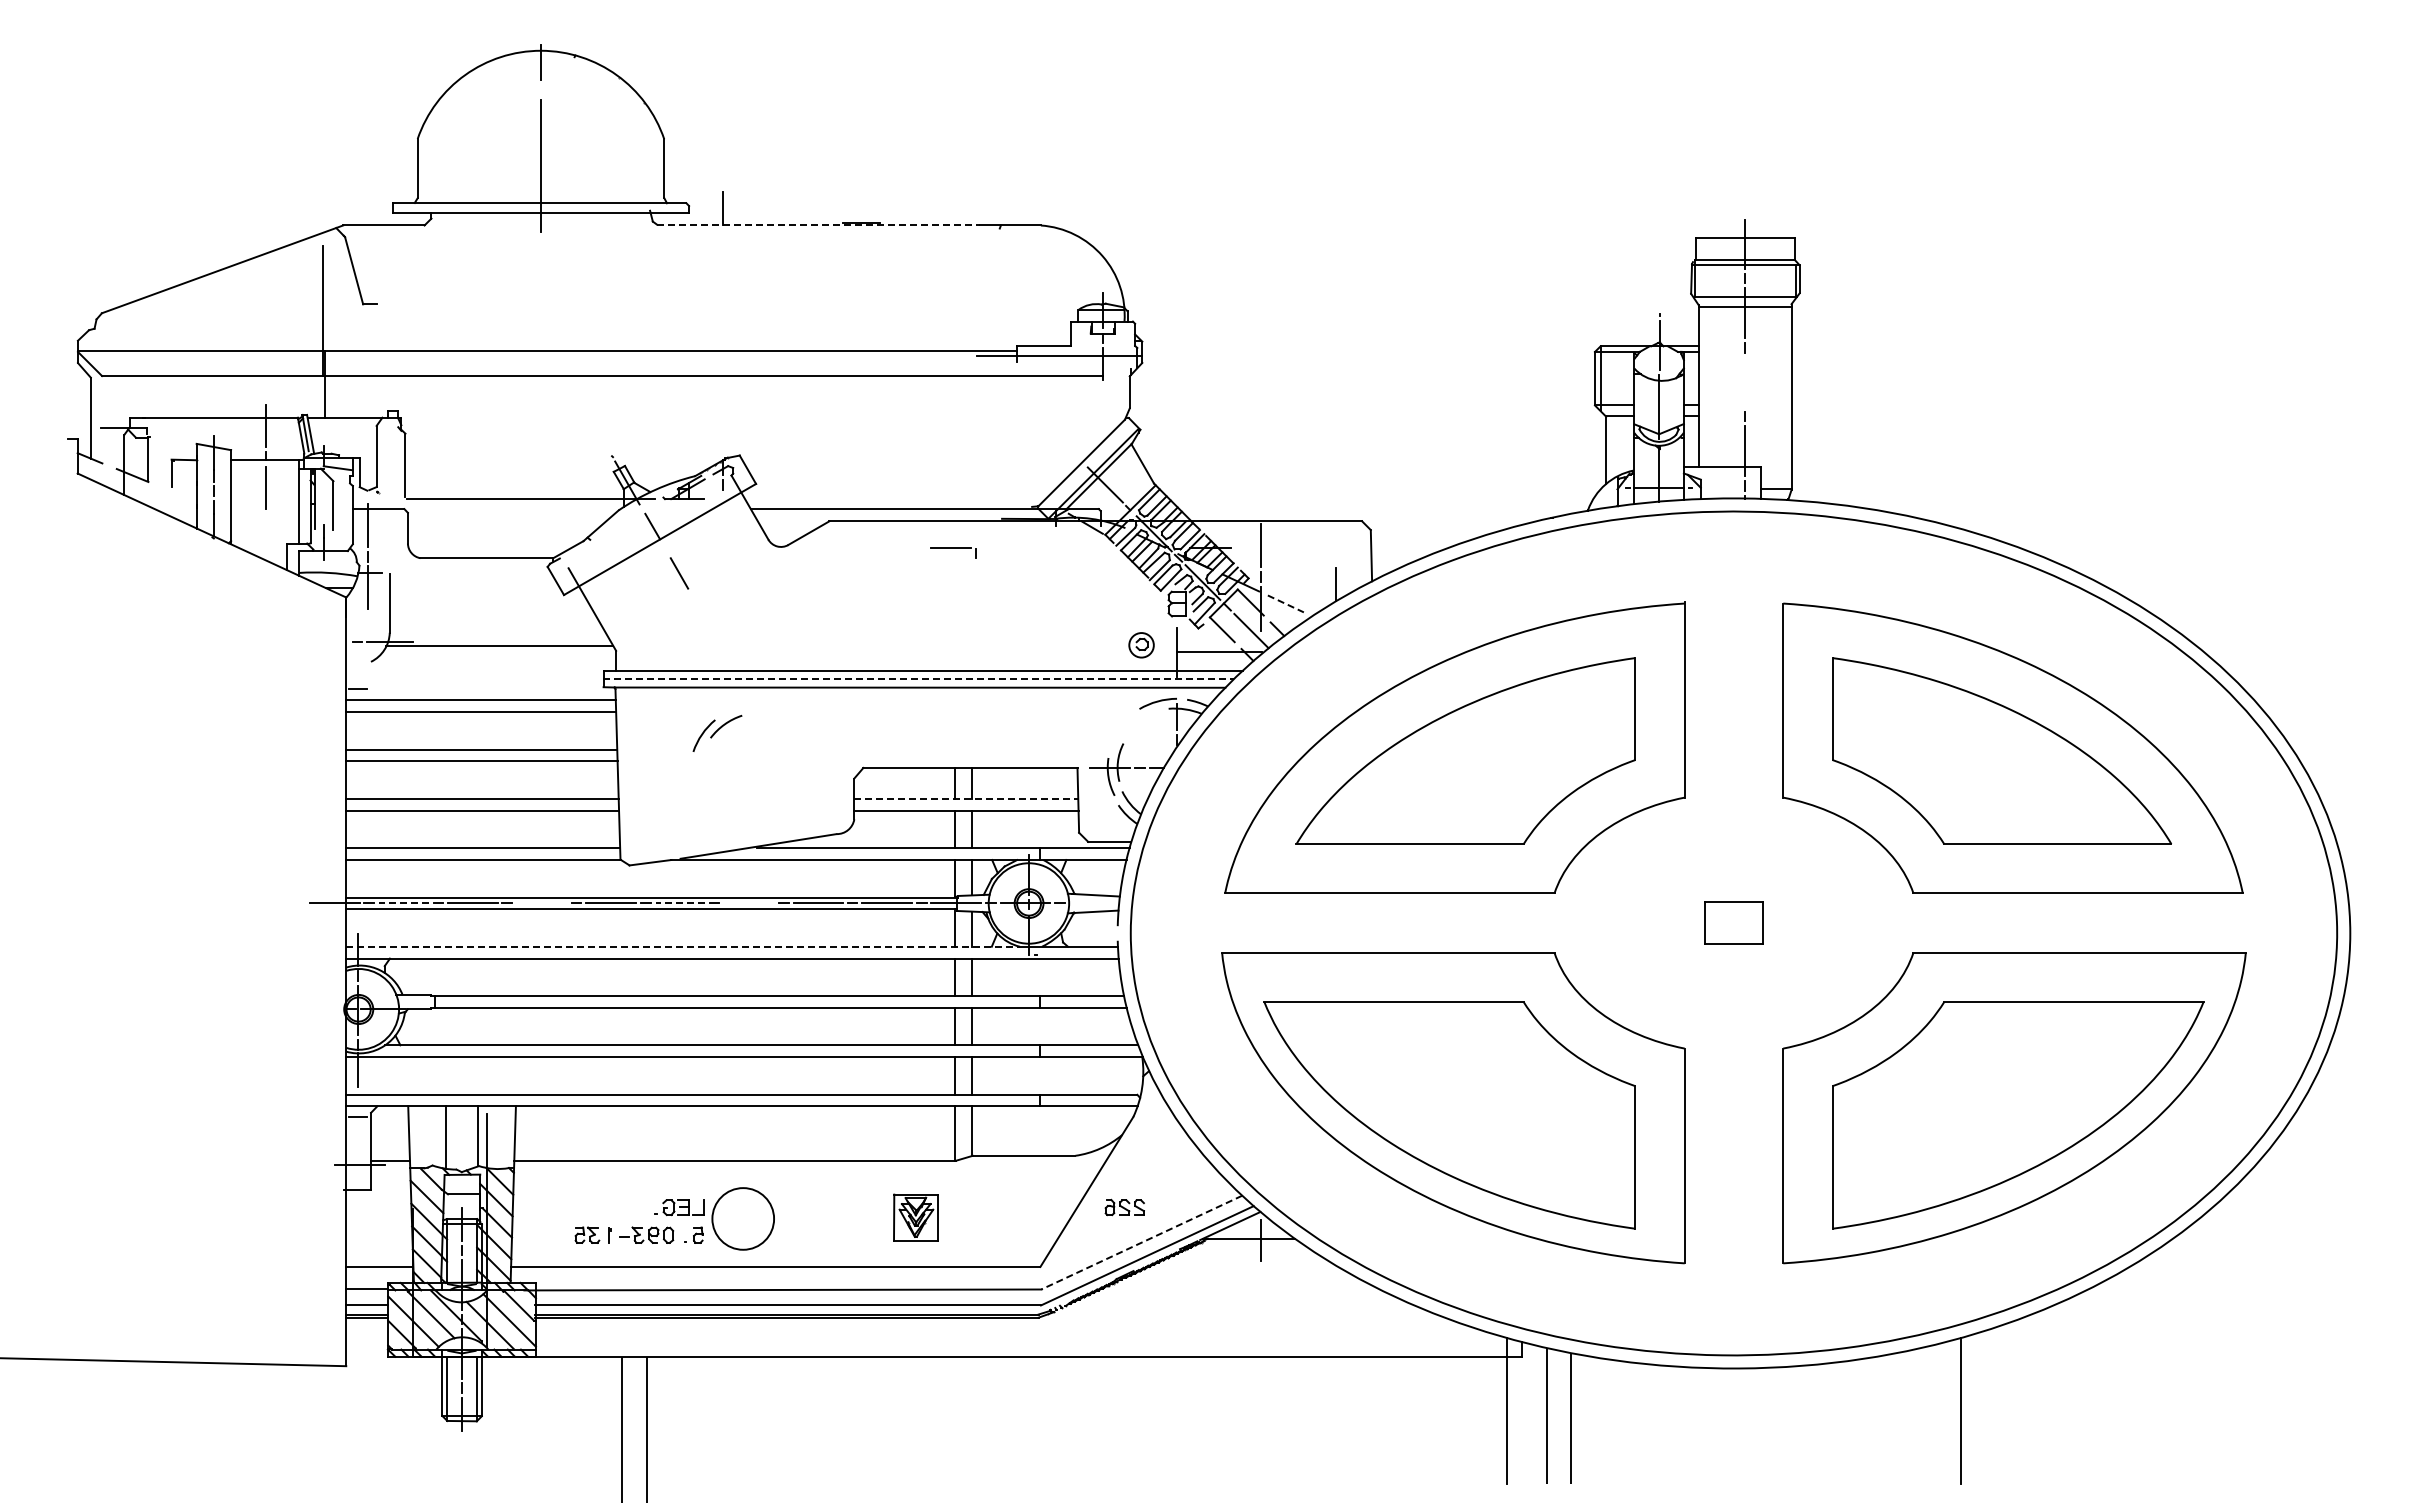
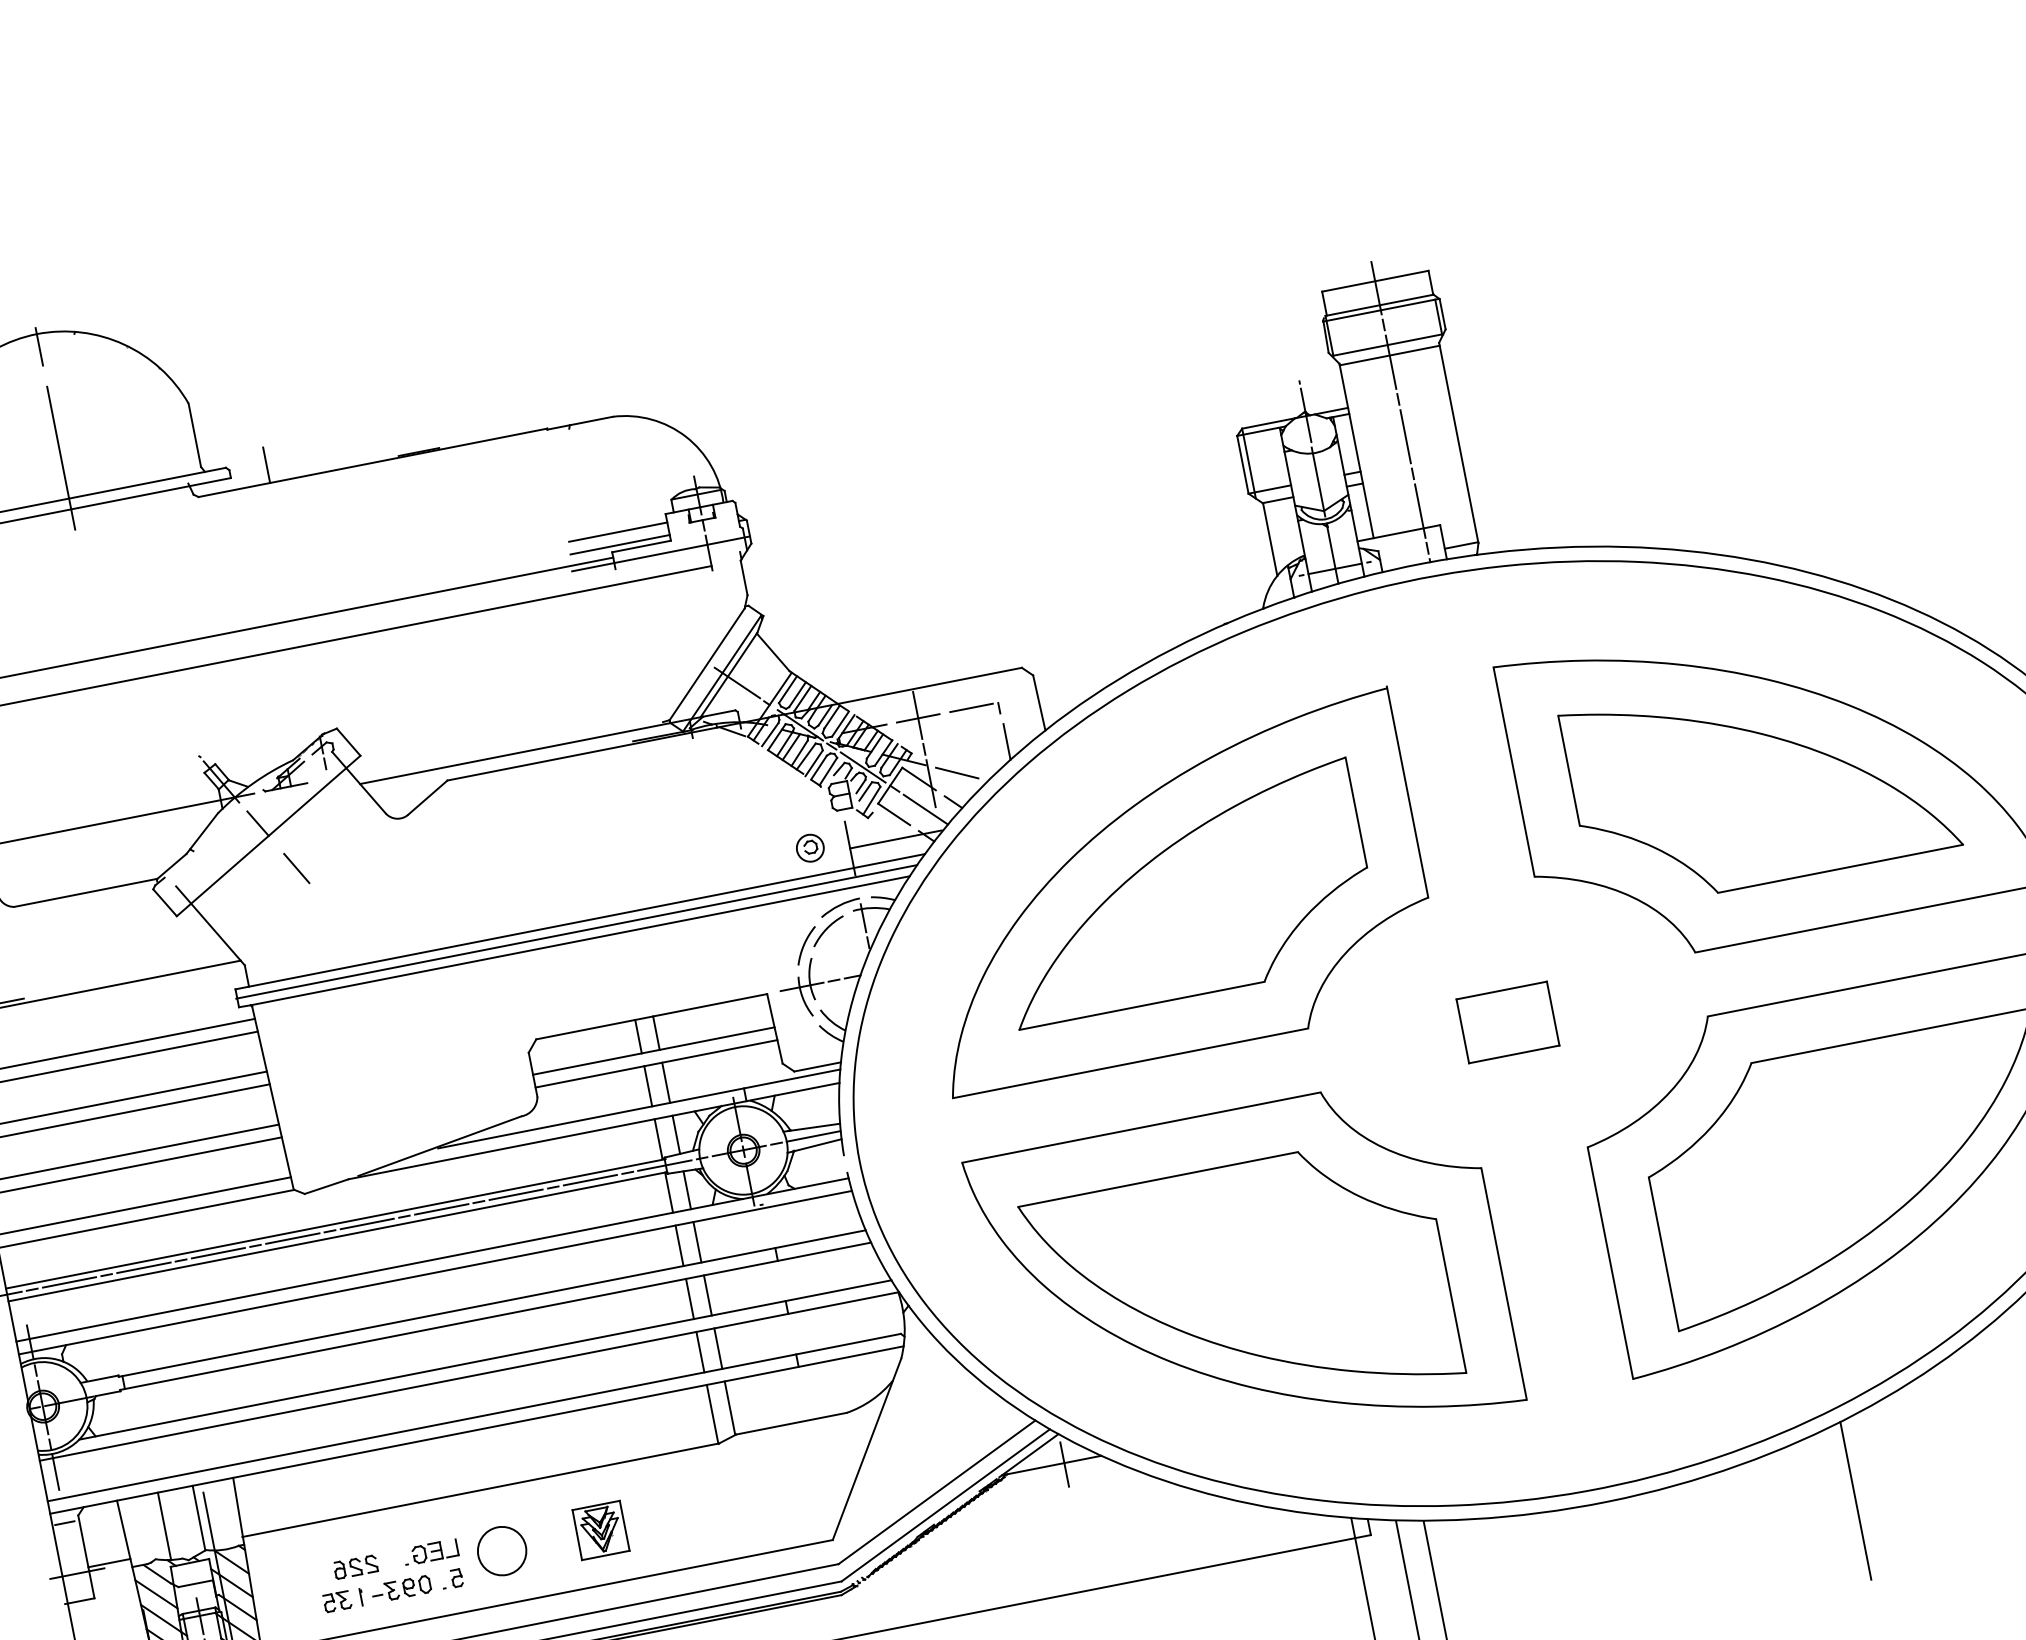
line: (818, 224) -> (372, 462), dashed -> solid
line: (1024, 329) -> (617, 532), added
line: (1024, 341) -> (619, 545), added
line: (1745, 381) -> (1405, 435), added
line: (1260, 548) -> (918, 718), added
part: (953, 552) -> (975, 711), moved
line: (1285, 603) -> (956, 772), dashed -> solid
line: (918, 679) -> (577, 932), dashed -> solid
part: (717, 733) -> (820, 940), moved
line: (966, 798) -> (653, 1050), dashed -> solid
line: (404, 903) -> (70, 1282), dashed -> solid
line: (541, 903) -> (217, 1253), added
line: (680, 903) -> (367, 1224), dashed -> solid
line: (748, 903) -> (441, 1209), added
line: (1093, 903) -> (813, 1136), added
part: (1733, 922) -> (1507, 1021), size x1.43
line: (683, 946) -> (380, 1269), dashed -> solid
part: (1124, 1207) -> (355, 1567), moved
part: (915, 1217) -> (600, 1530), moved
circle: (743, 1218) -> (502, 1550), size x0.71
line: (1141, 1242) -> (936, 1492), dashed -> solid

